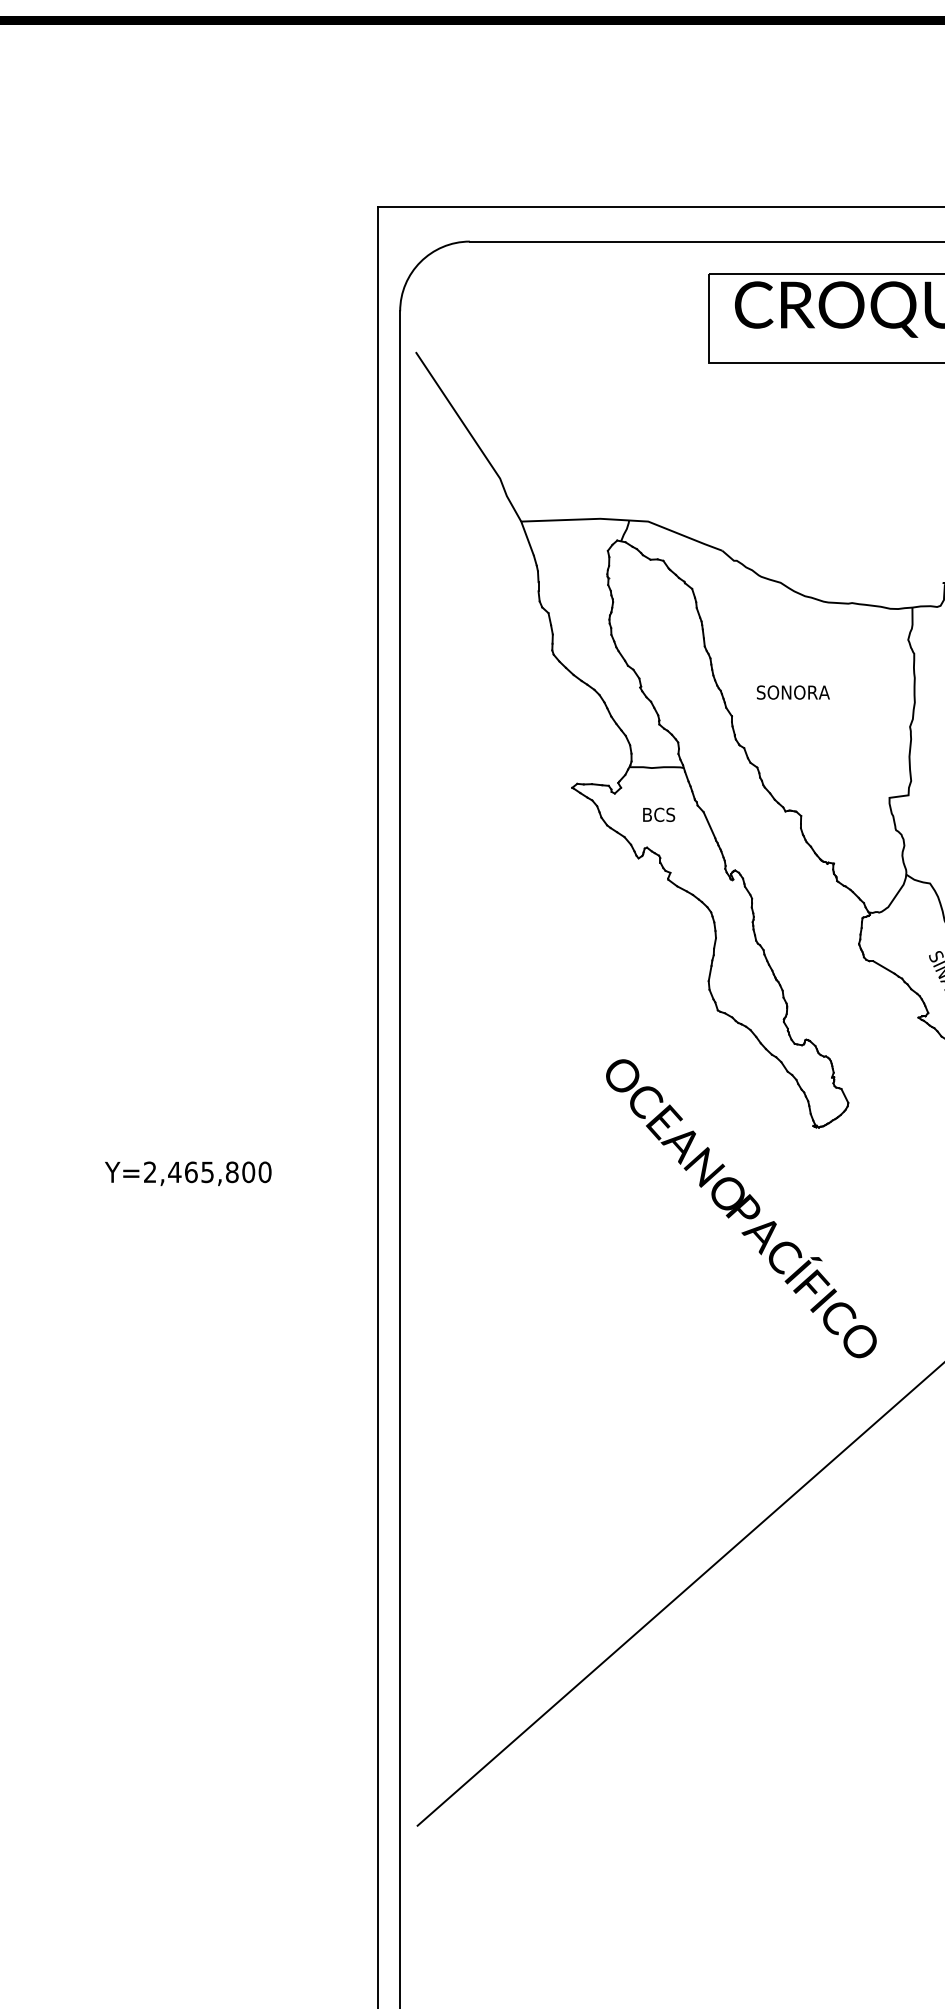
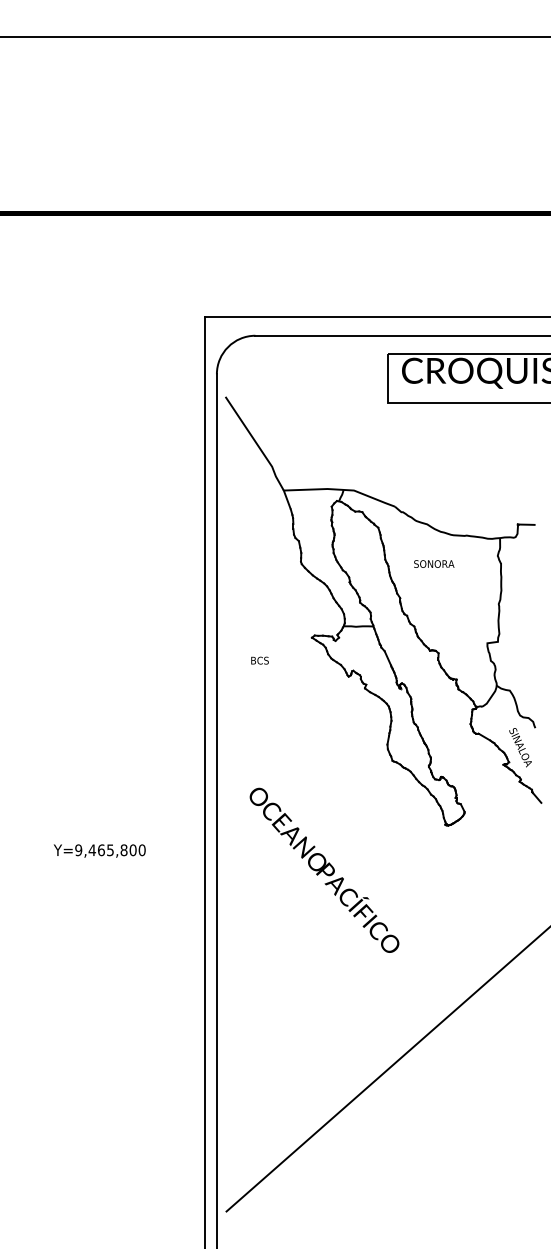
text: (793, 691) -> (434, 563), moved
text: (658, 814) -> (259, 660), moved
text: (149, 1172) -> (78, 850), Y=2,465,800 -> Y=9,465,800
text: (741, 1207) -> (324, 869), moved

